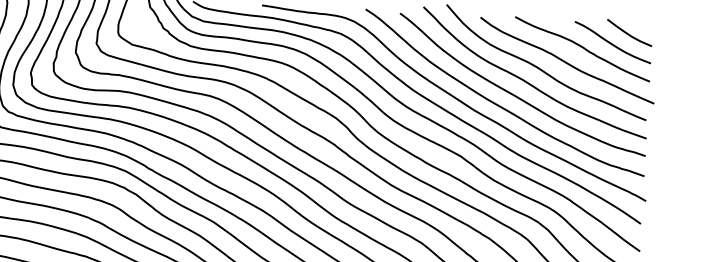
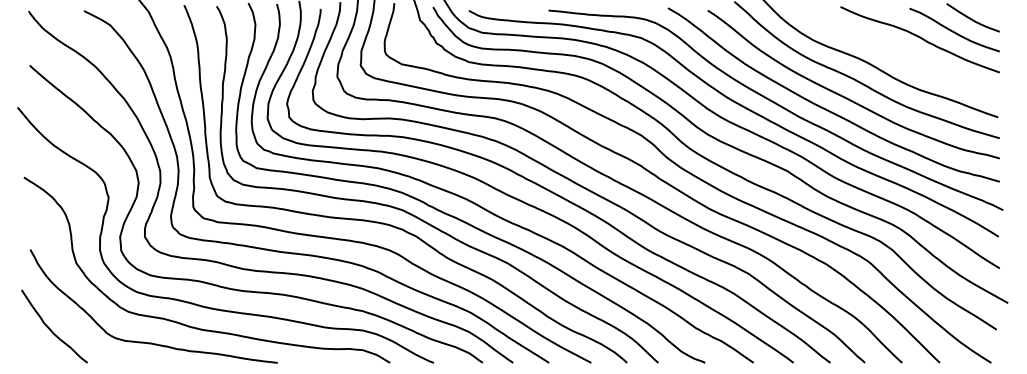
curve: (565, 61) -> (901, 54), removed

